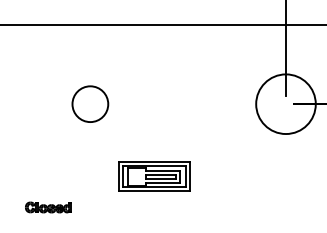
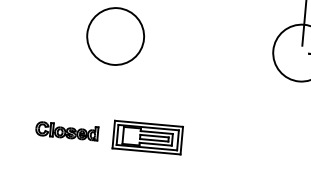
circle: (90, 104) -> (115, 36), size x1.67
part: (154, 176) -> (147, 137), moved
part: (48, 207) -> (67, 131), size x1.43

